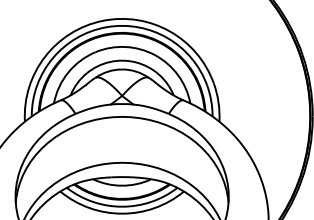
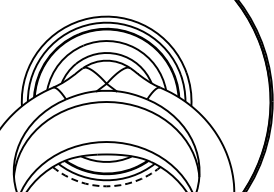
arc: (121, 213) -> (106, 186), solid -> dashed

